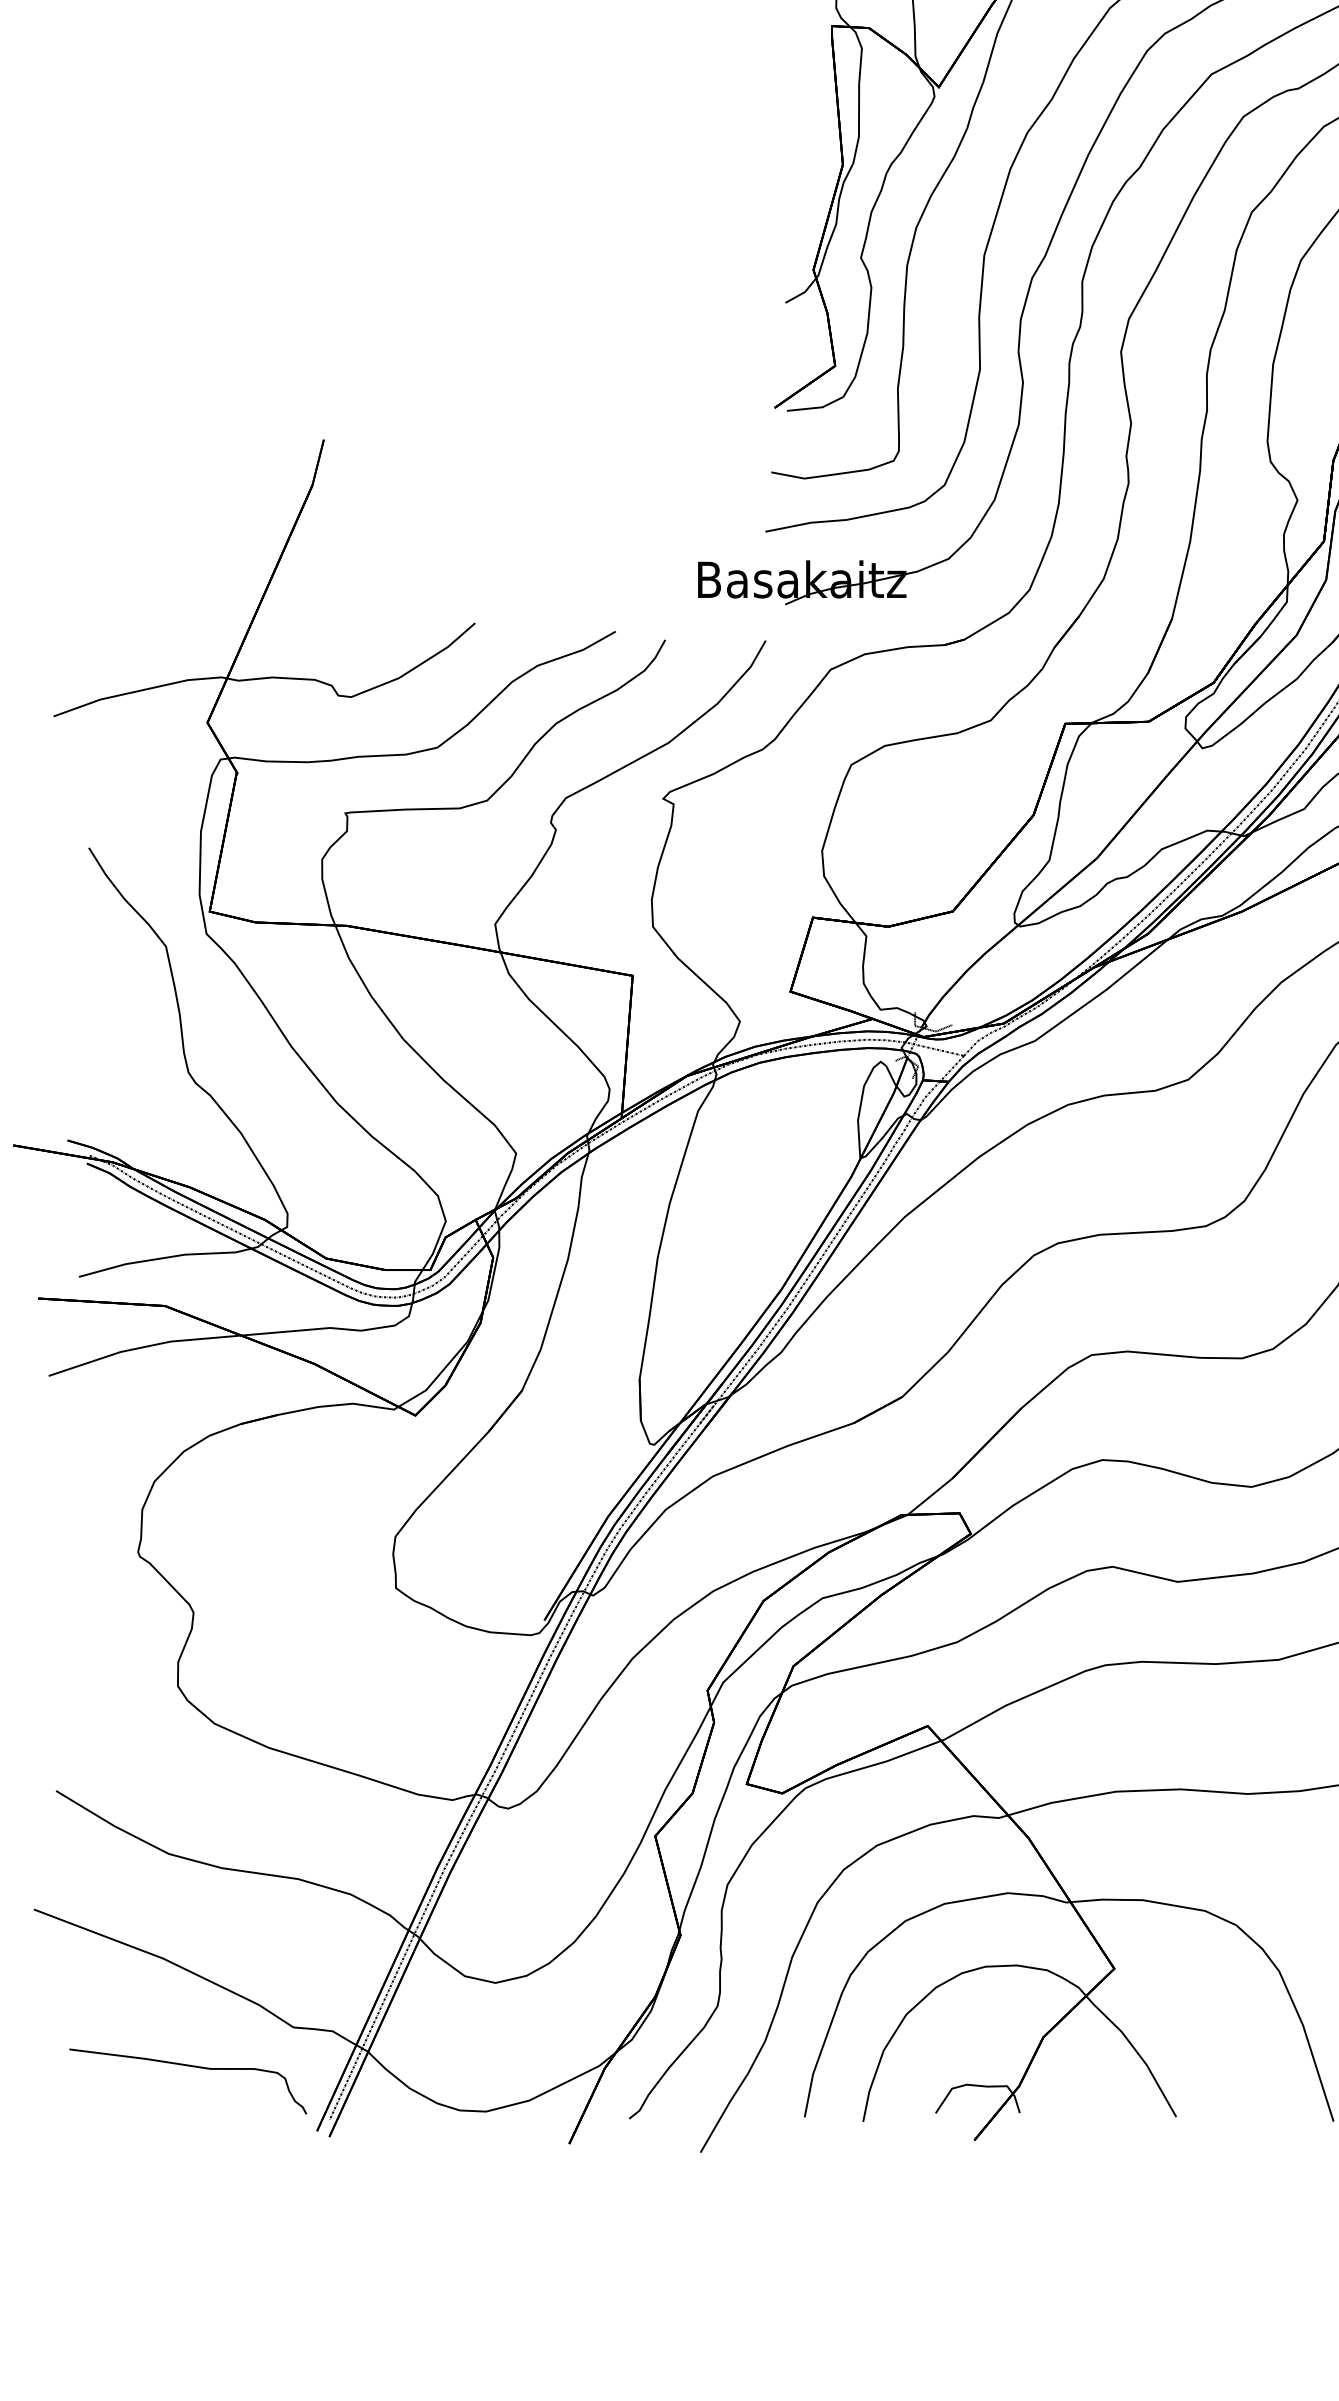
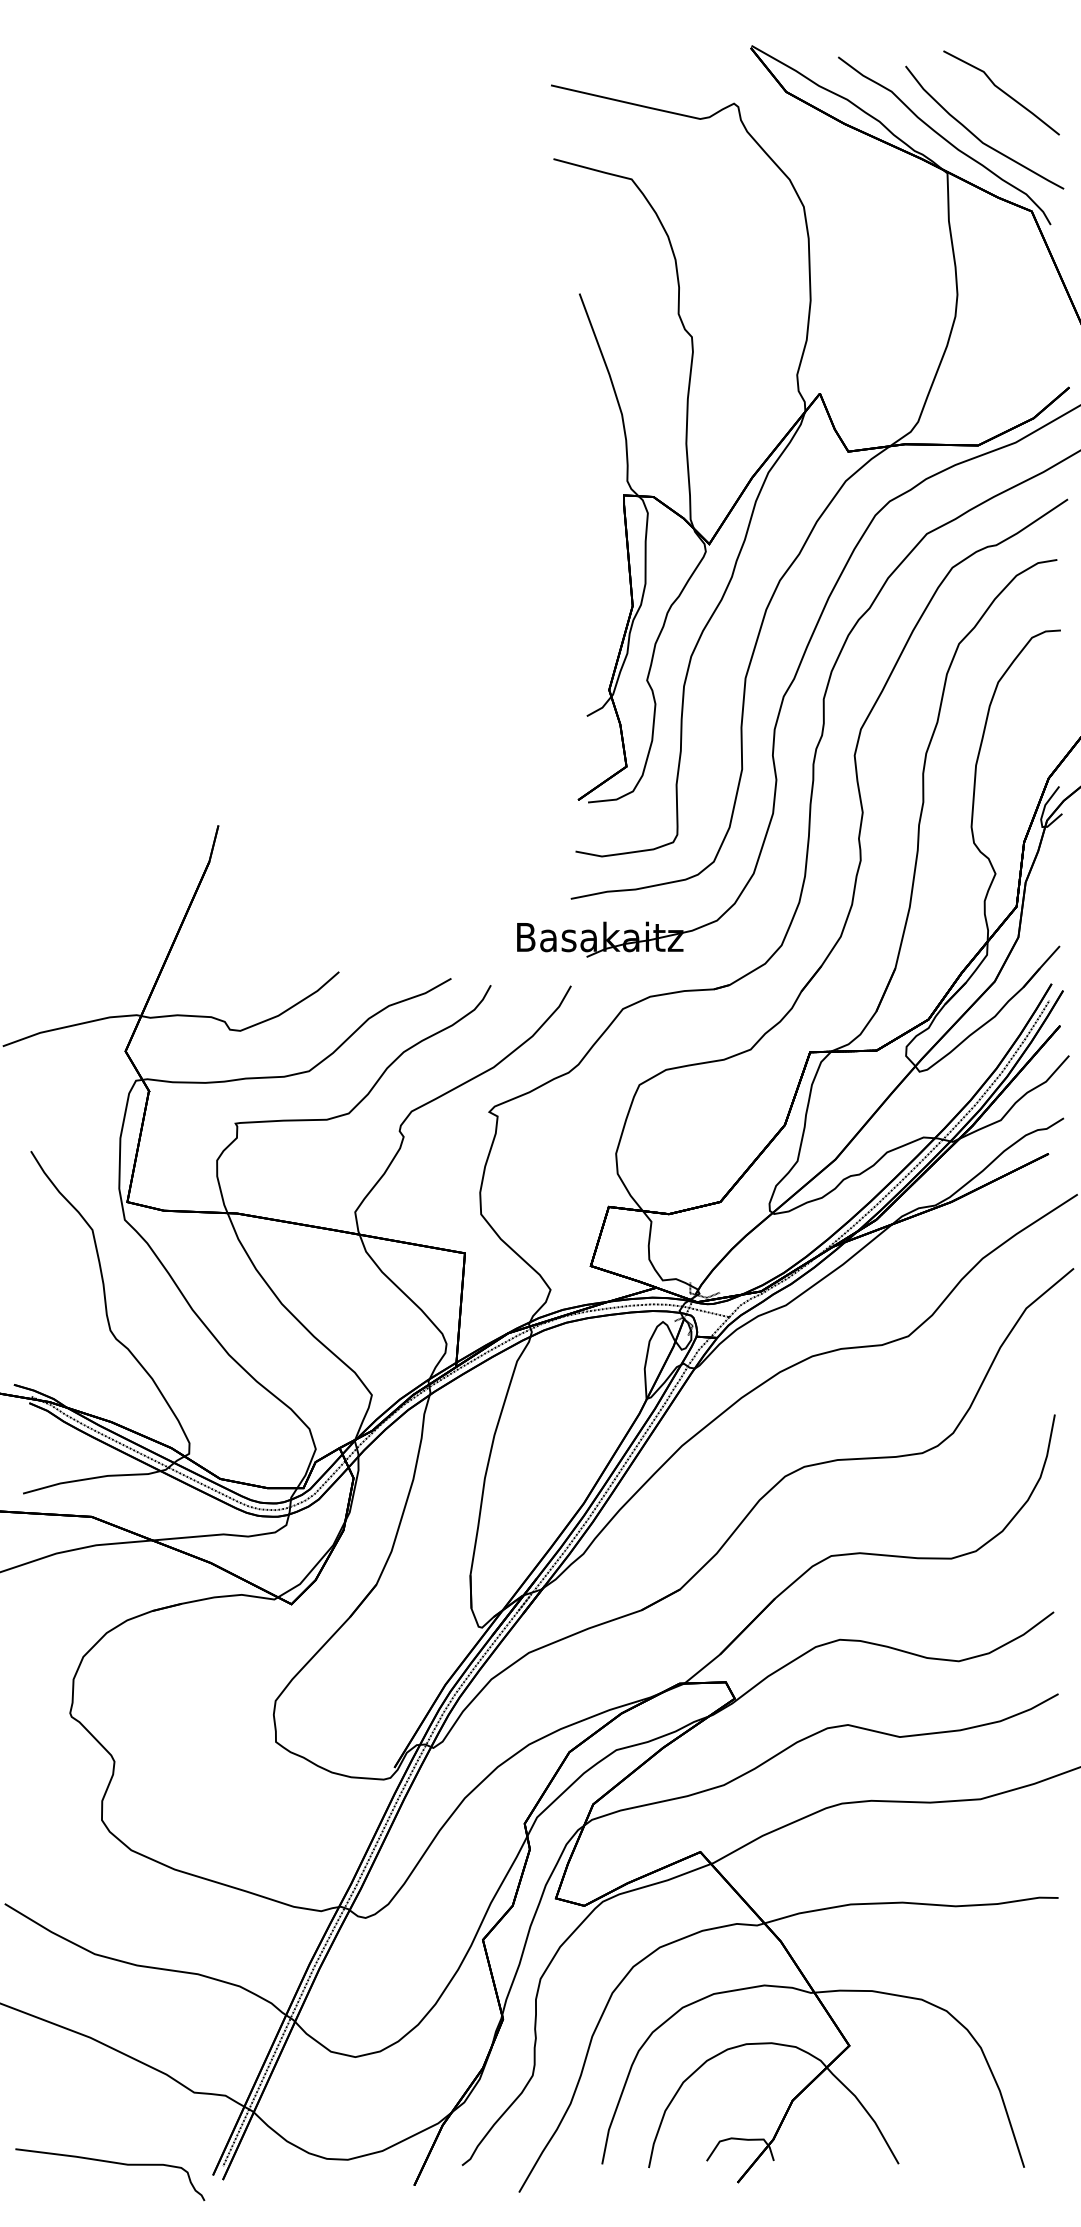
curve: (189, 2067) -> (111, 2163), moved

